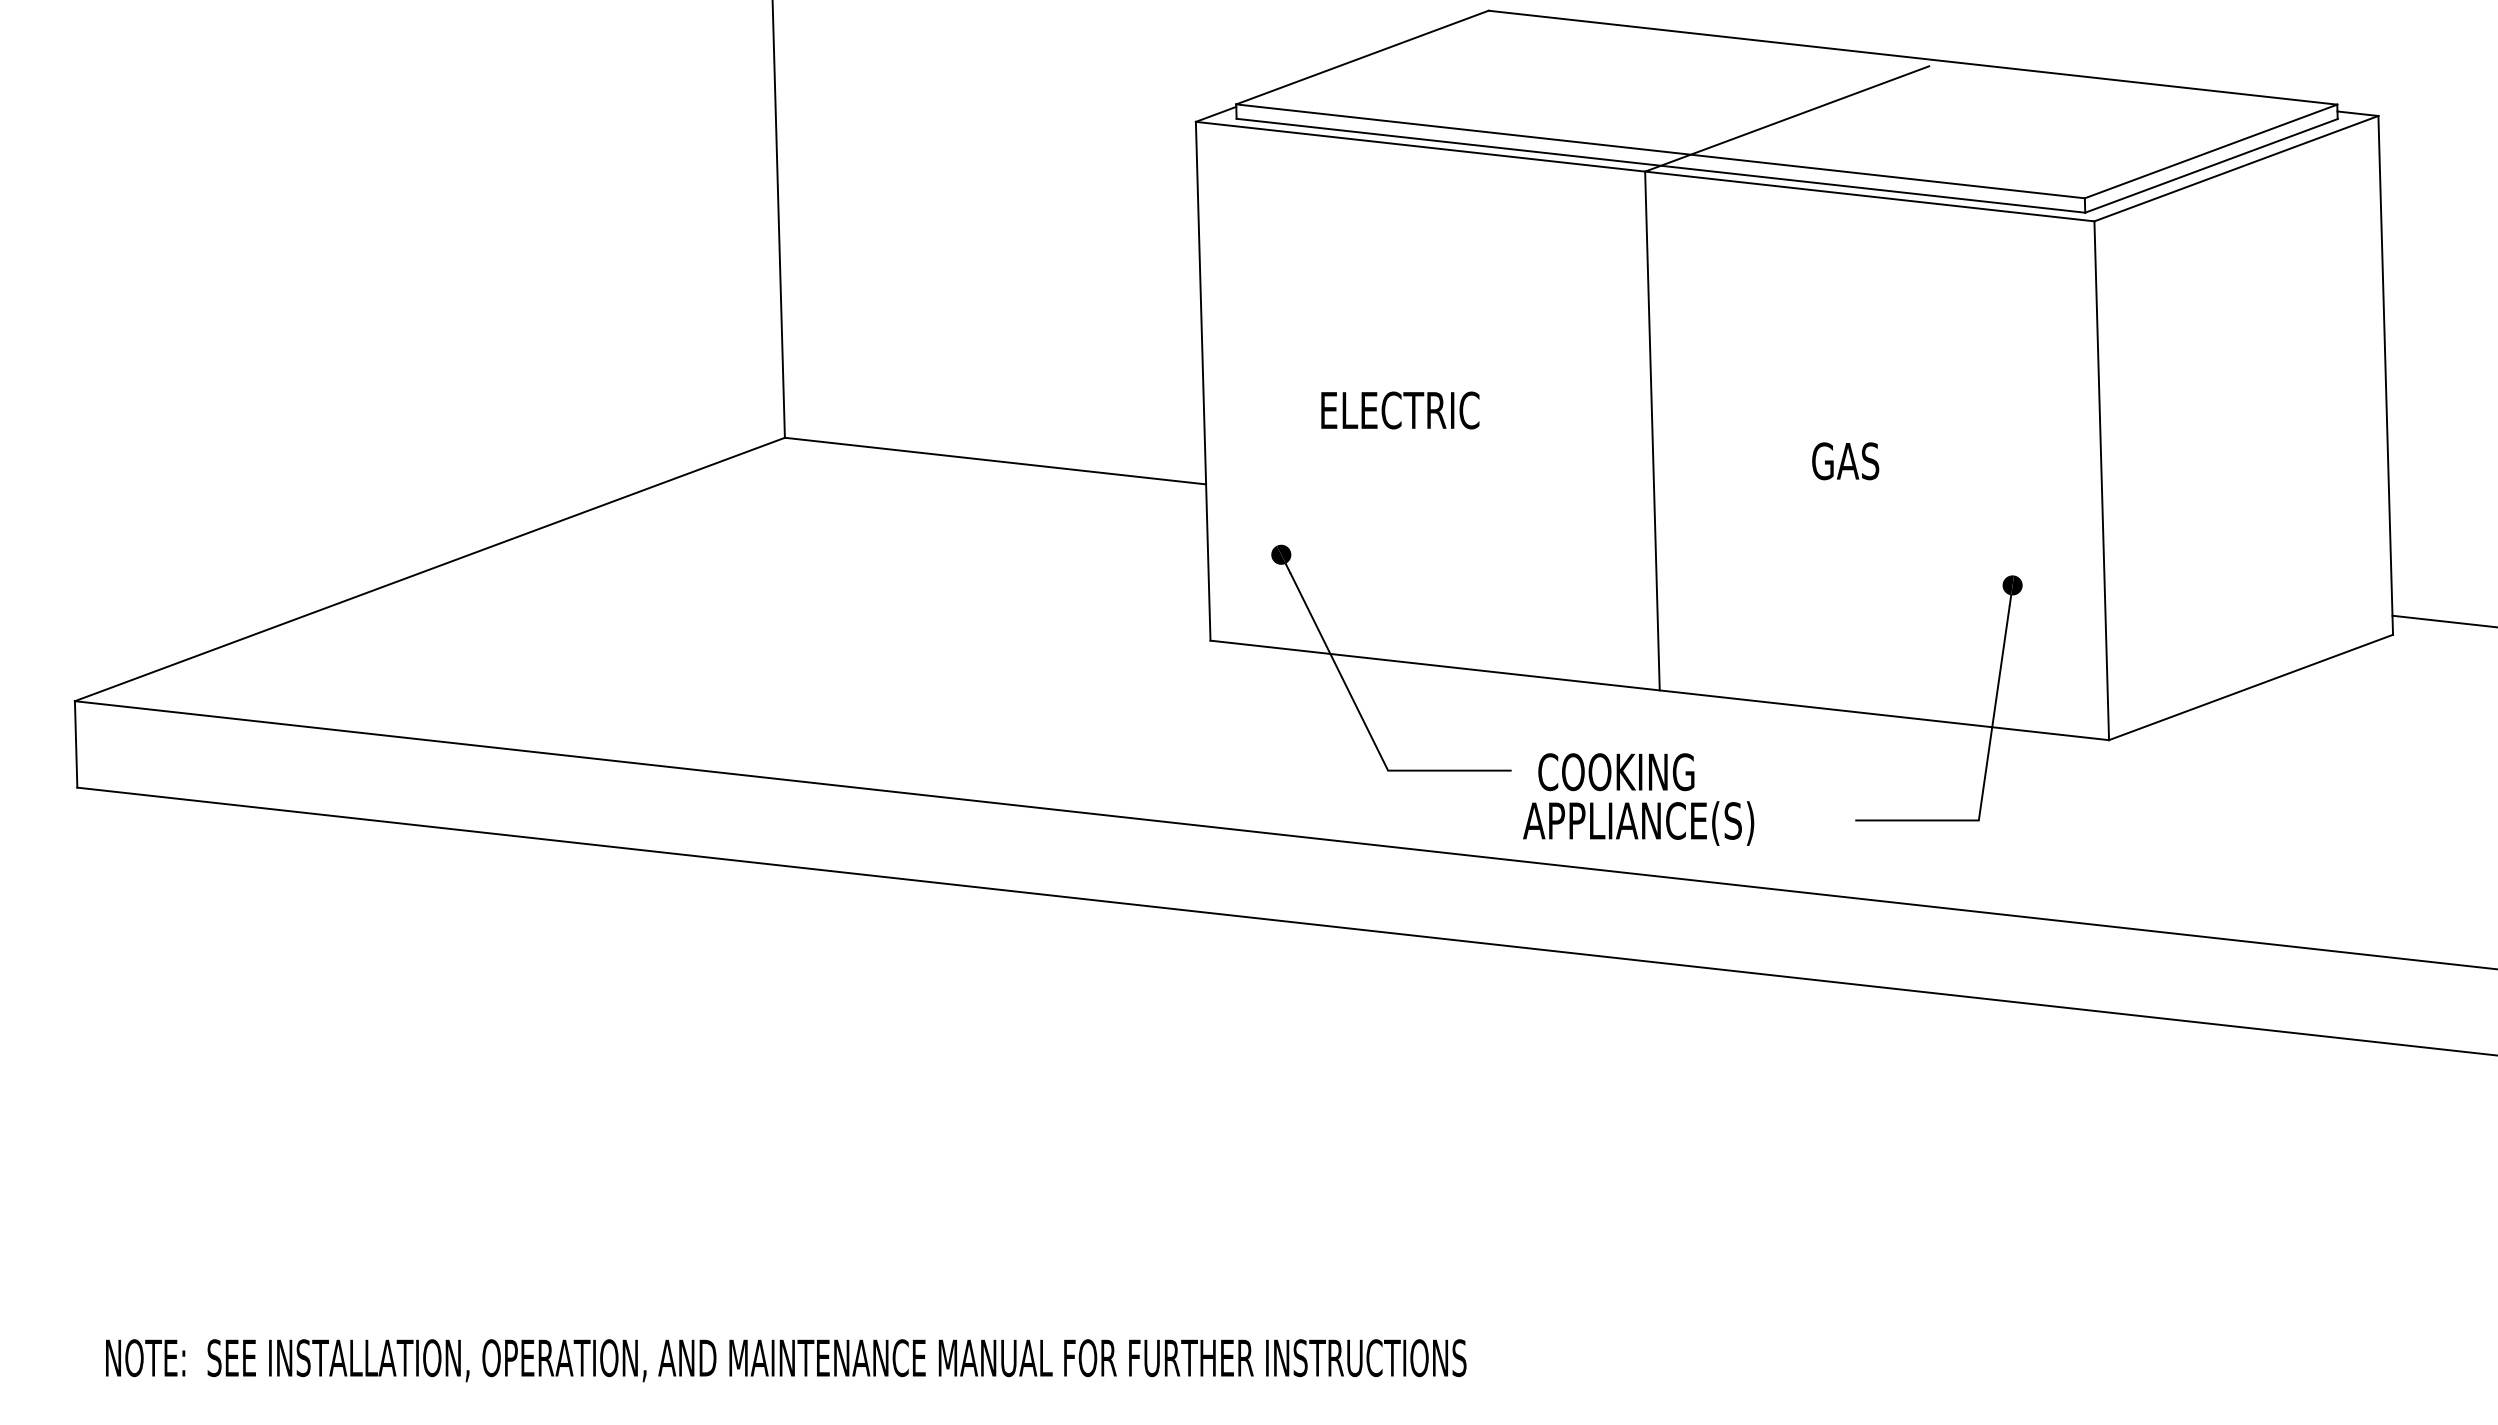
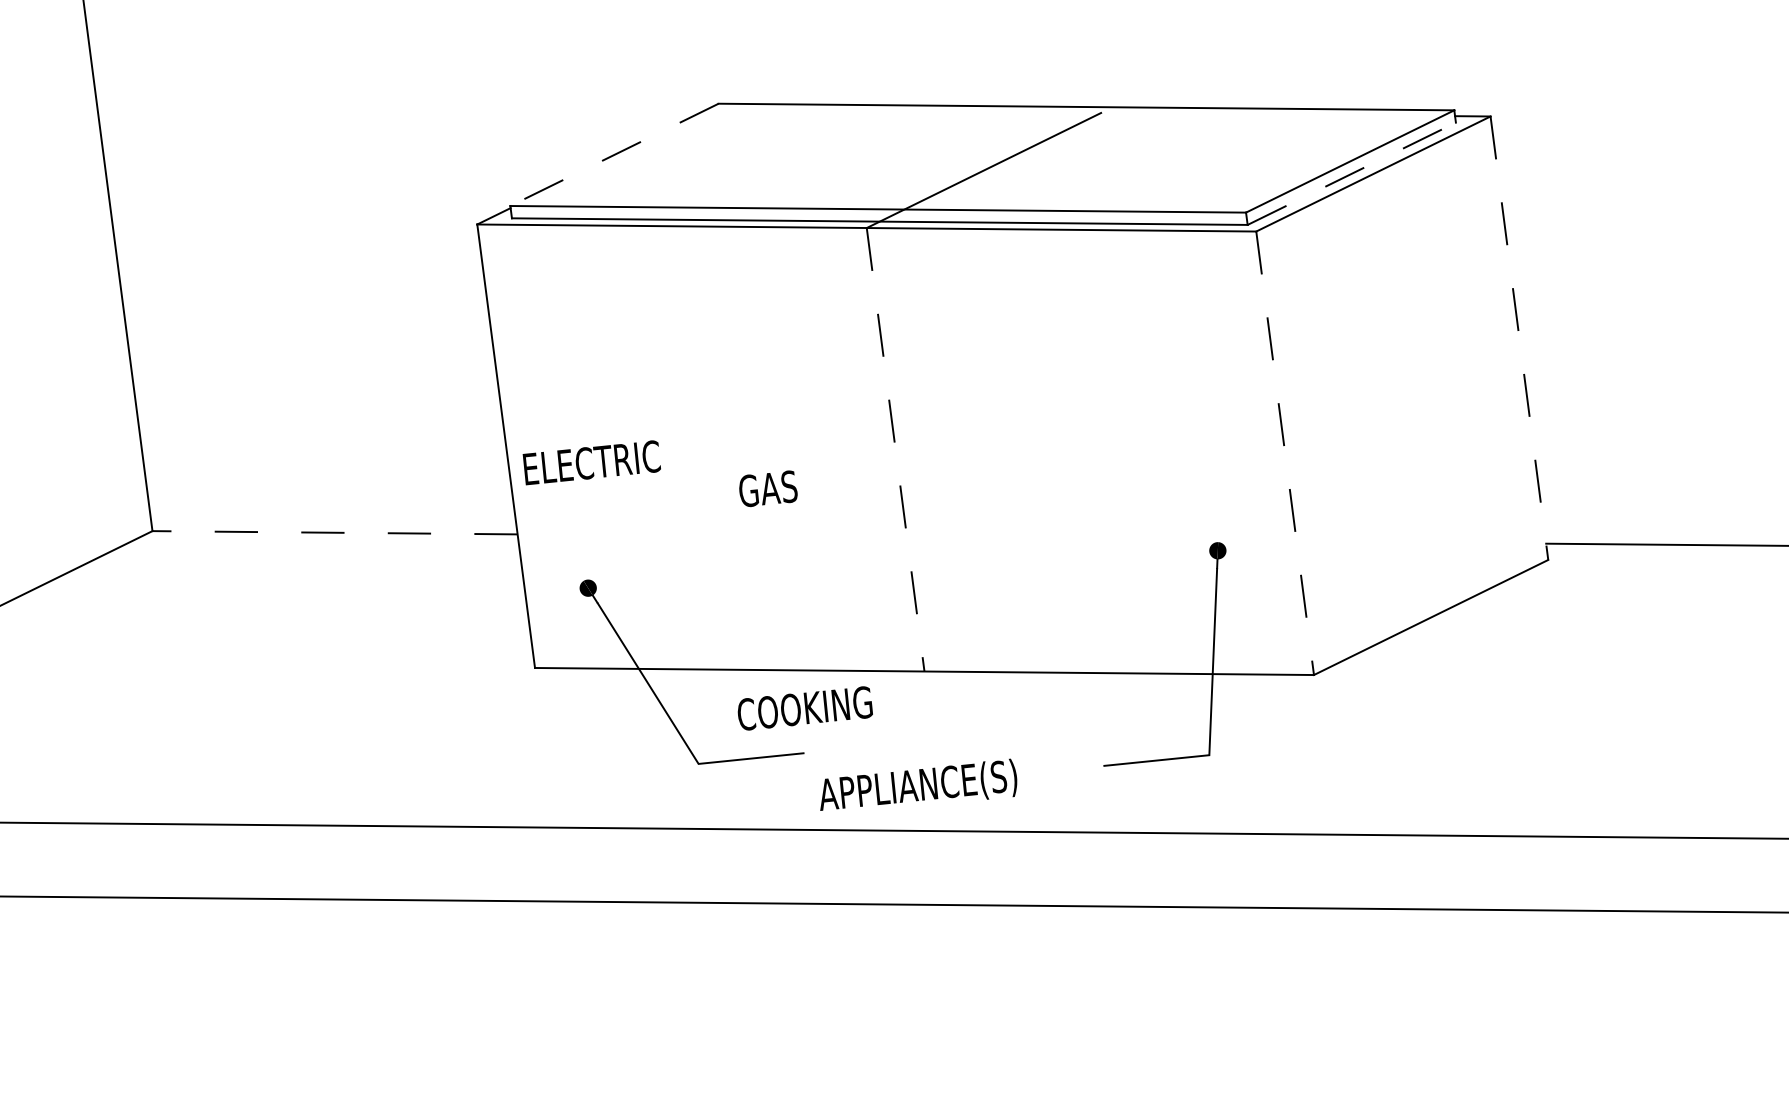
line: (1362, 57) -> (614, 154), solid -> dashed
line: (2211, 165) -> (1351, 173), solid -> dashed
line: (2385, 375) -> (1519, 338), solid -> dashed
text: (1400, 410) -> (592, 462), moved
line: (1652, 431) -> (895, 450), solid -> dashed
line: (995, 461) -> (335, 533), solid -> dashed
text: (1845, 461) -> (768, 489), moved
line: (2101, 480) -> (1284, 453), solid -> dashed
text: (1616, 772) -> (805, 708), moved

